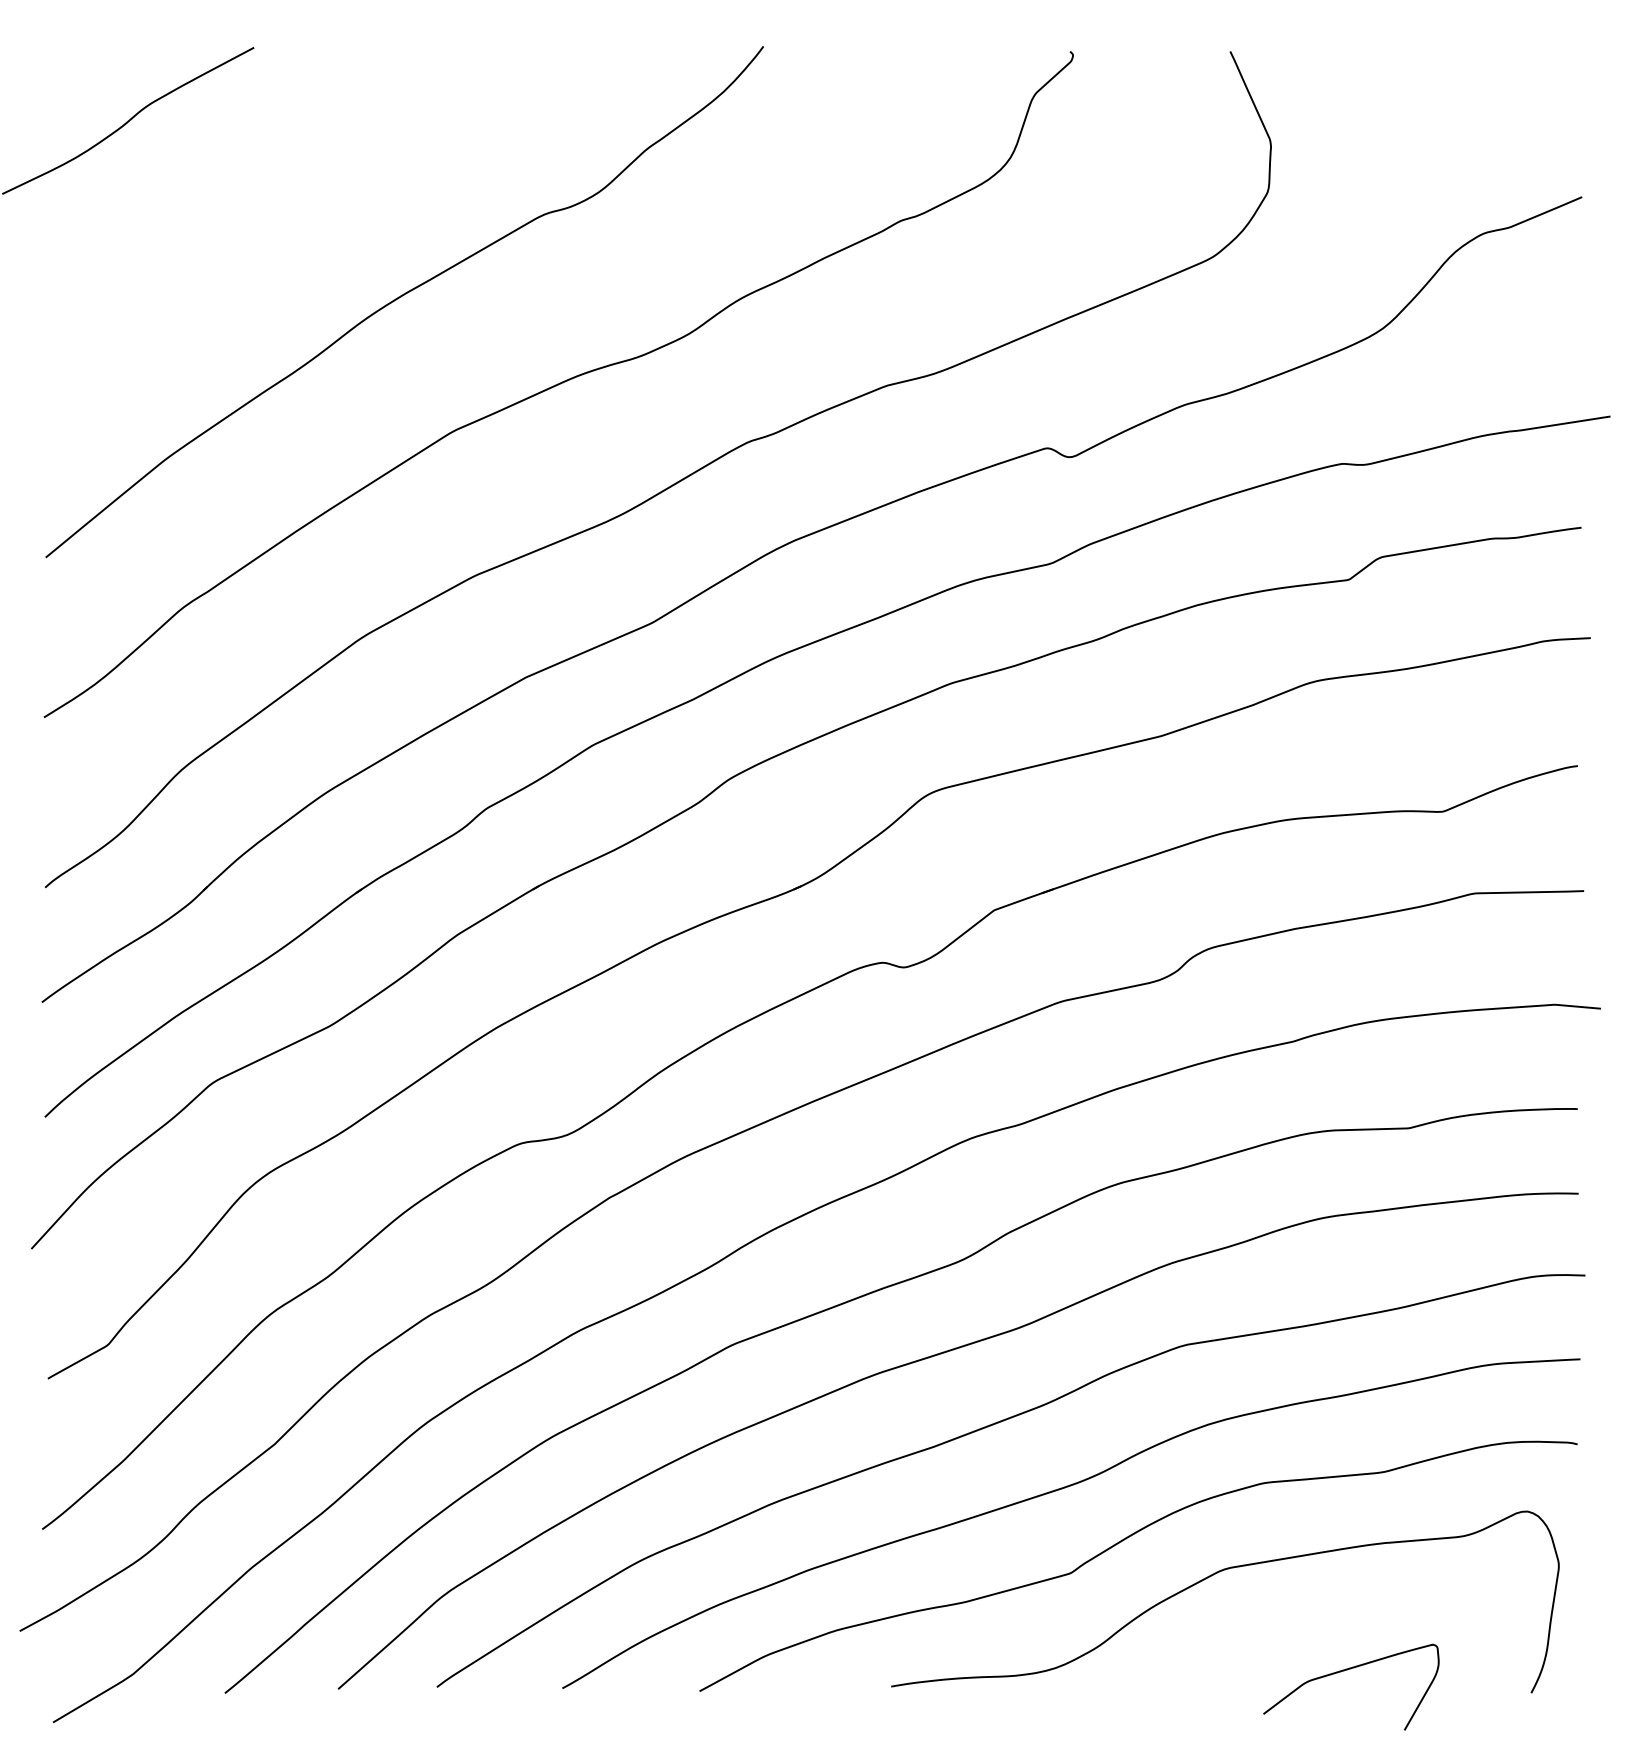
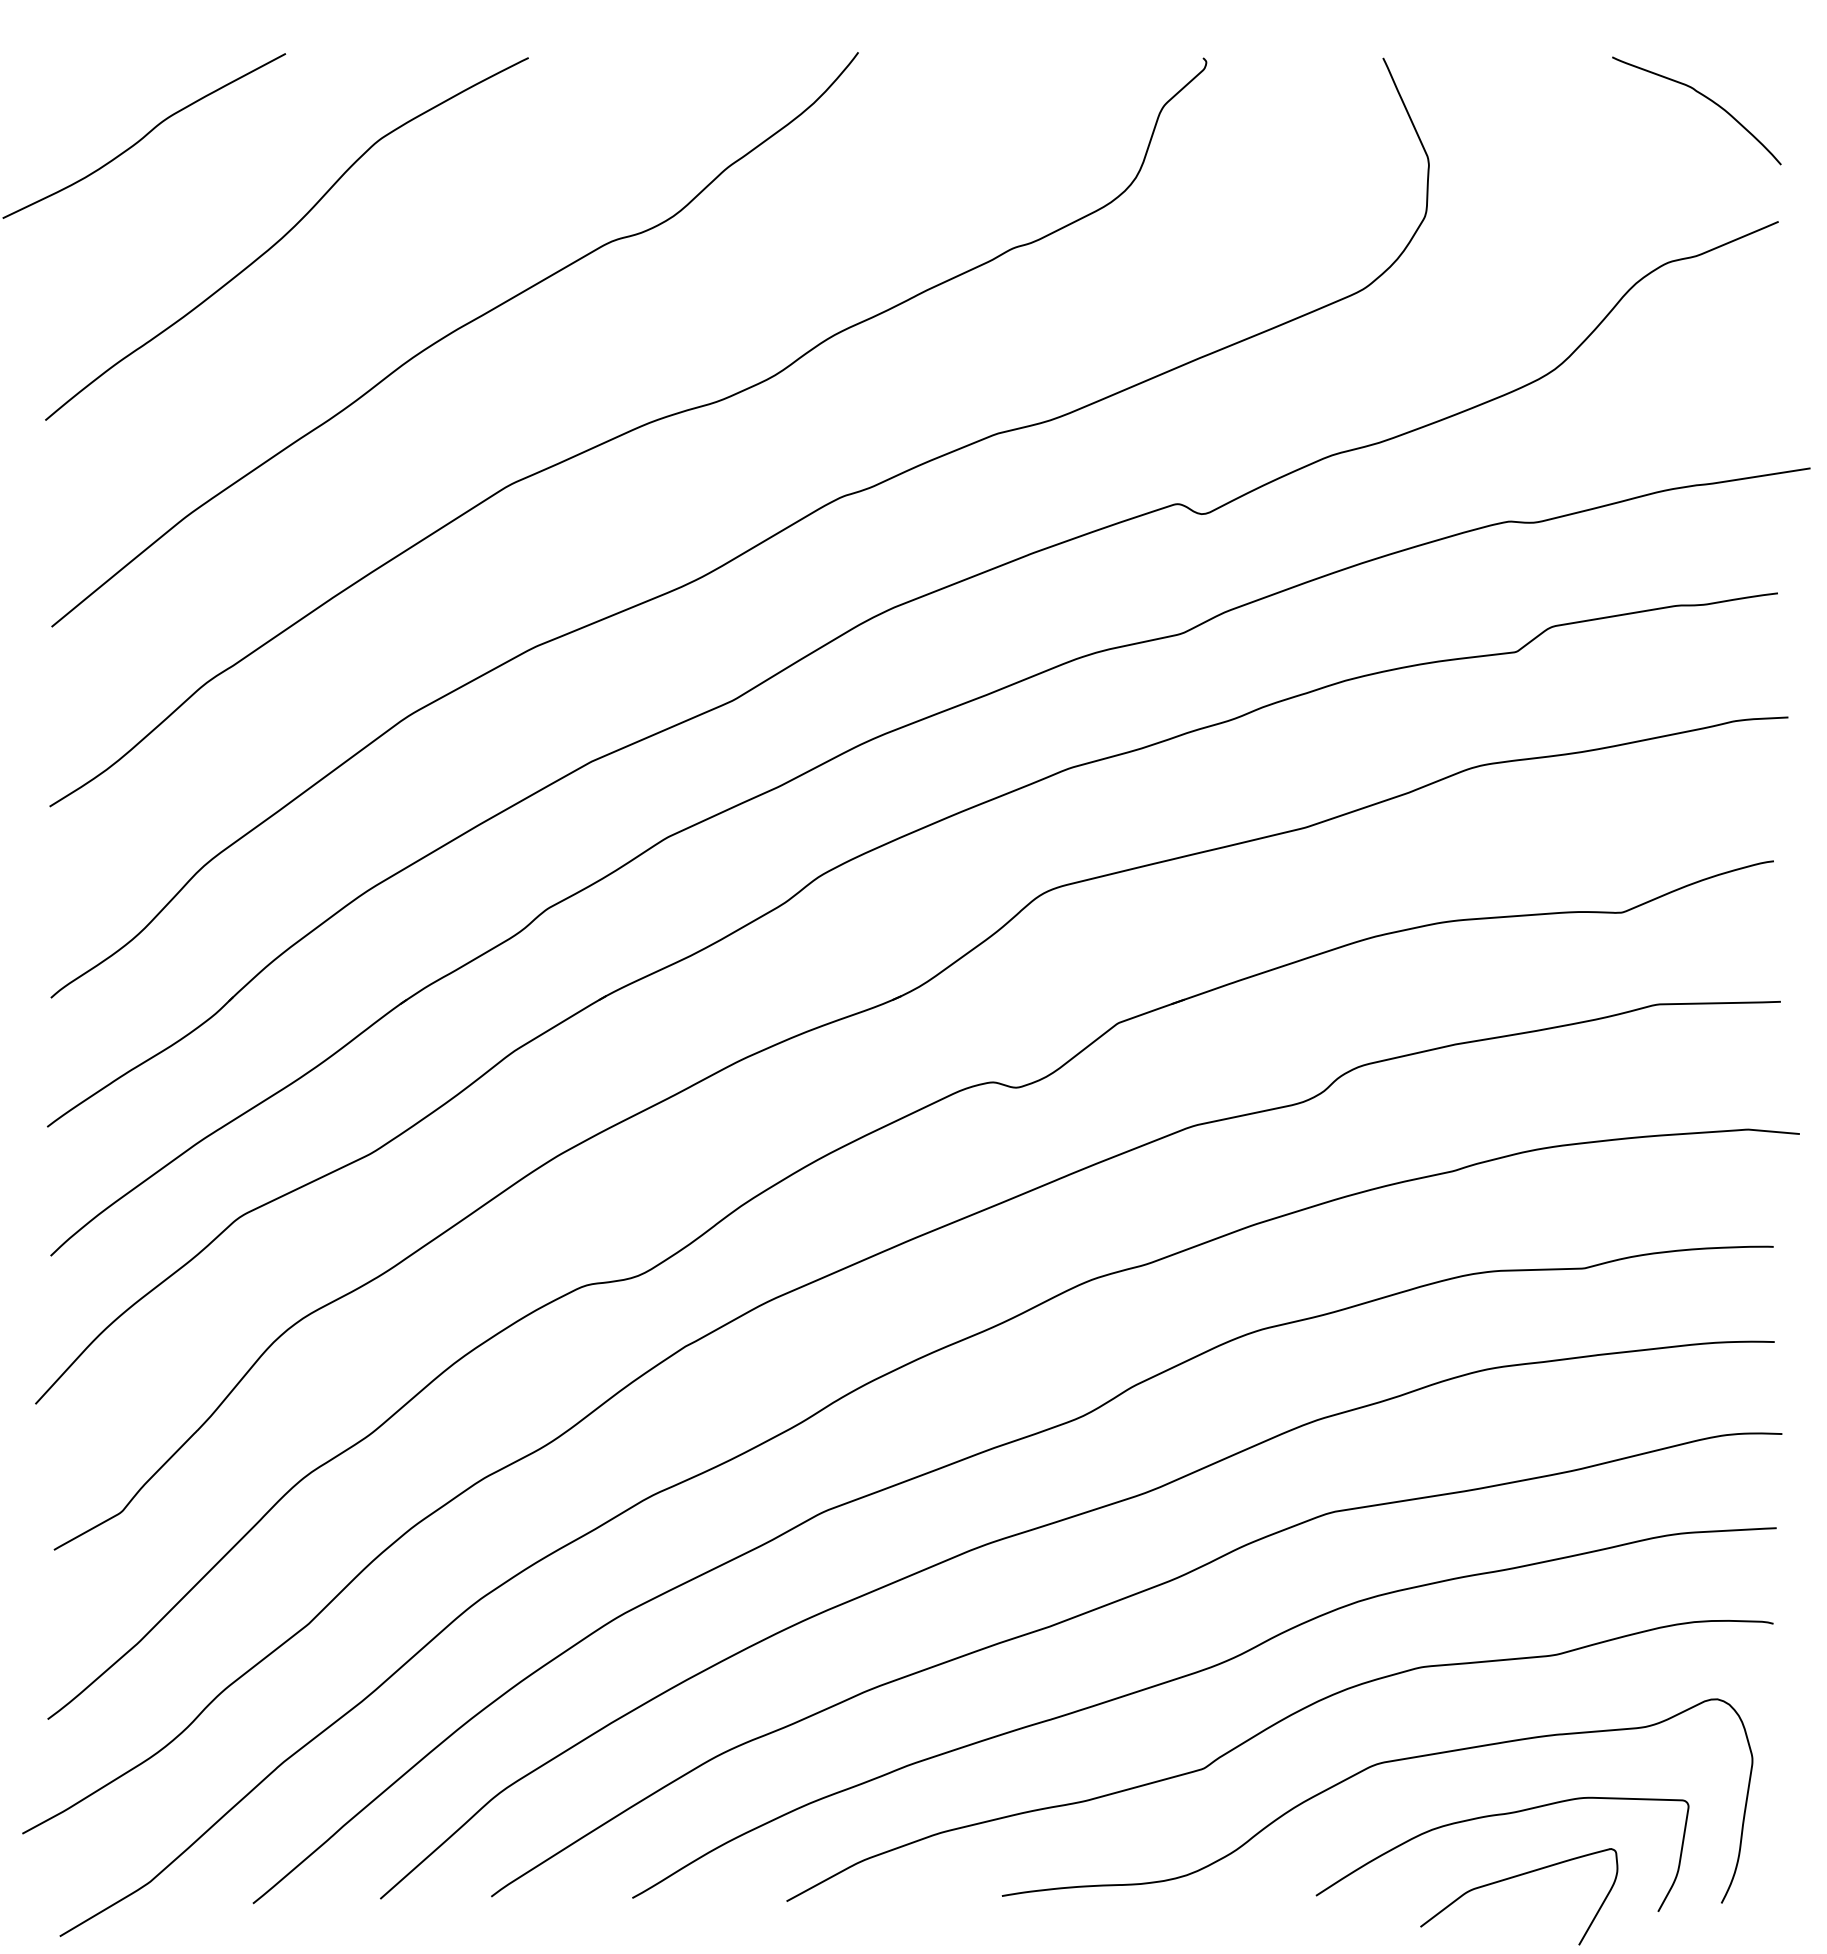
curve: (1516, 86) -> (1704, 97), added
curve: (253, 210) -> (285, 236), added
curve: (1329, 1615) -> (1494, 1816), added

